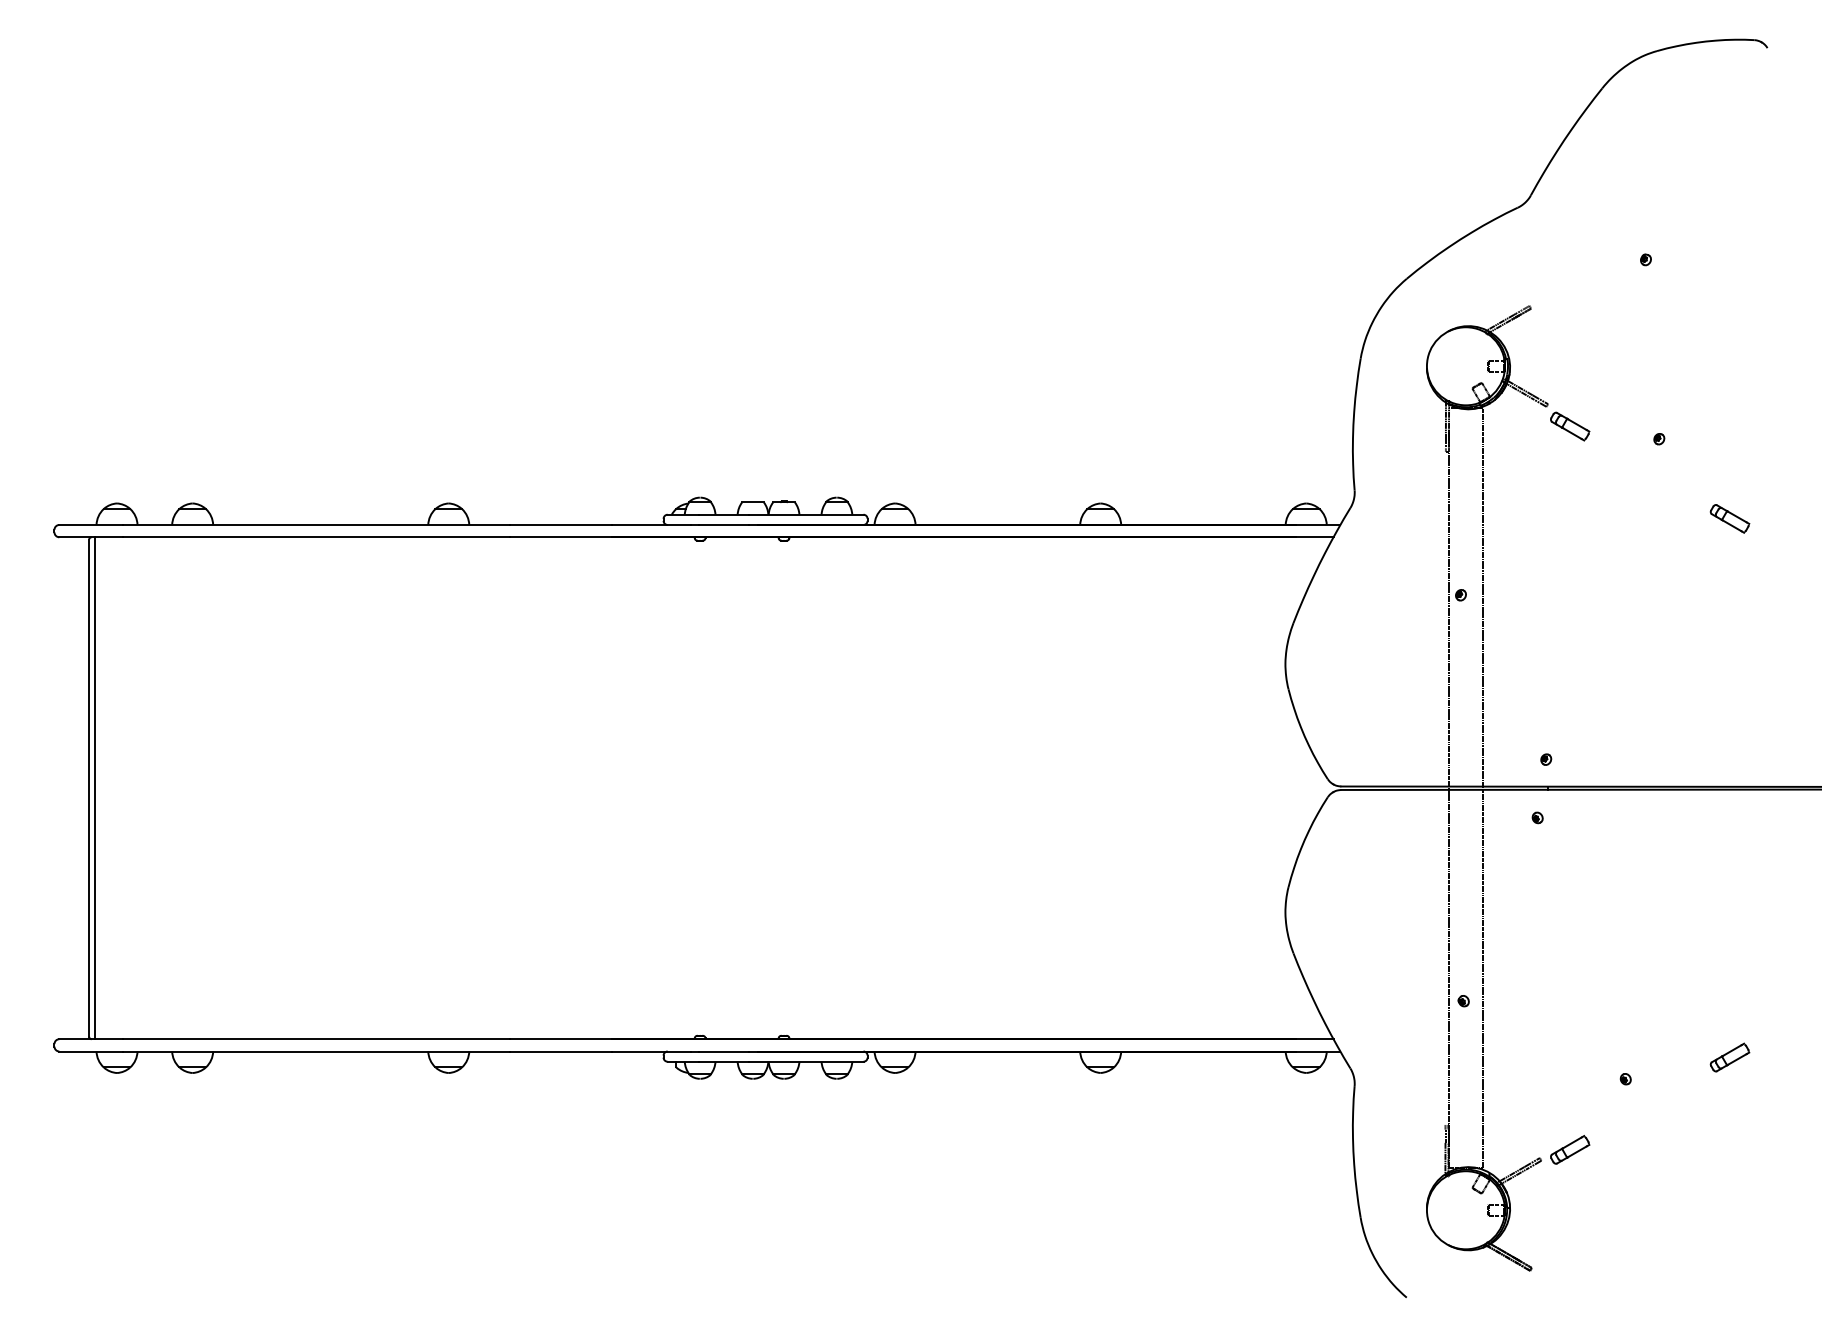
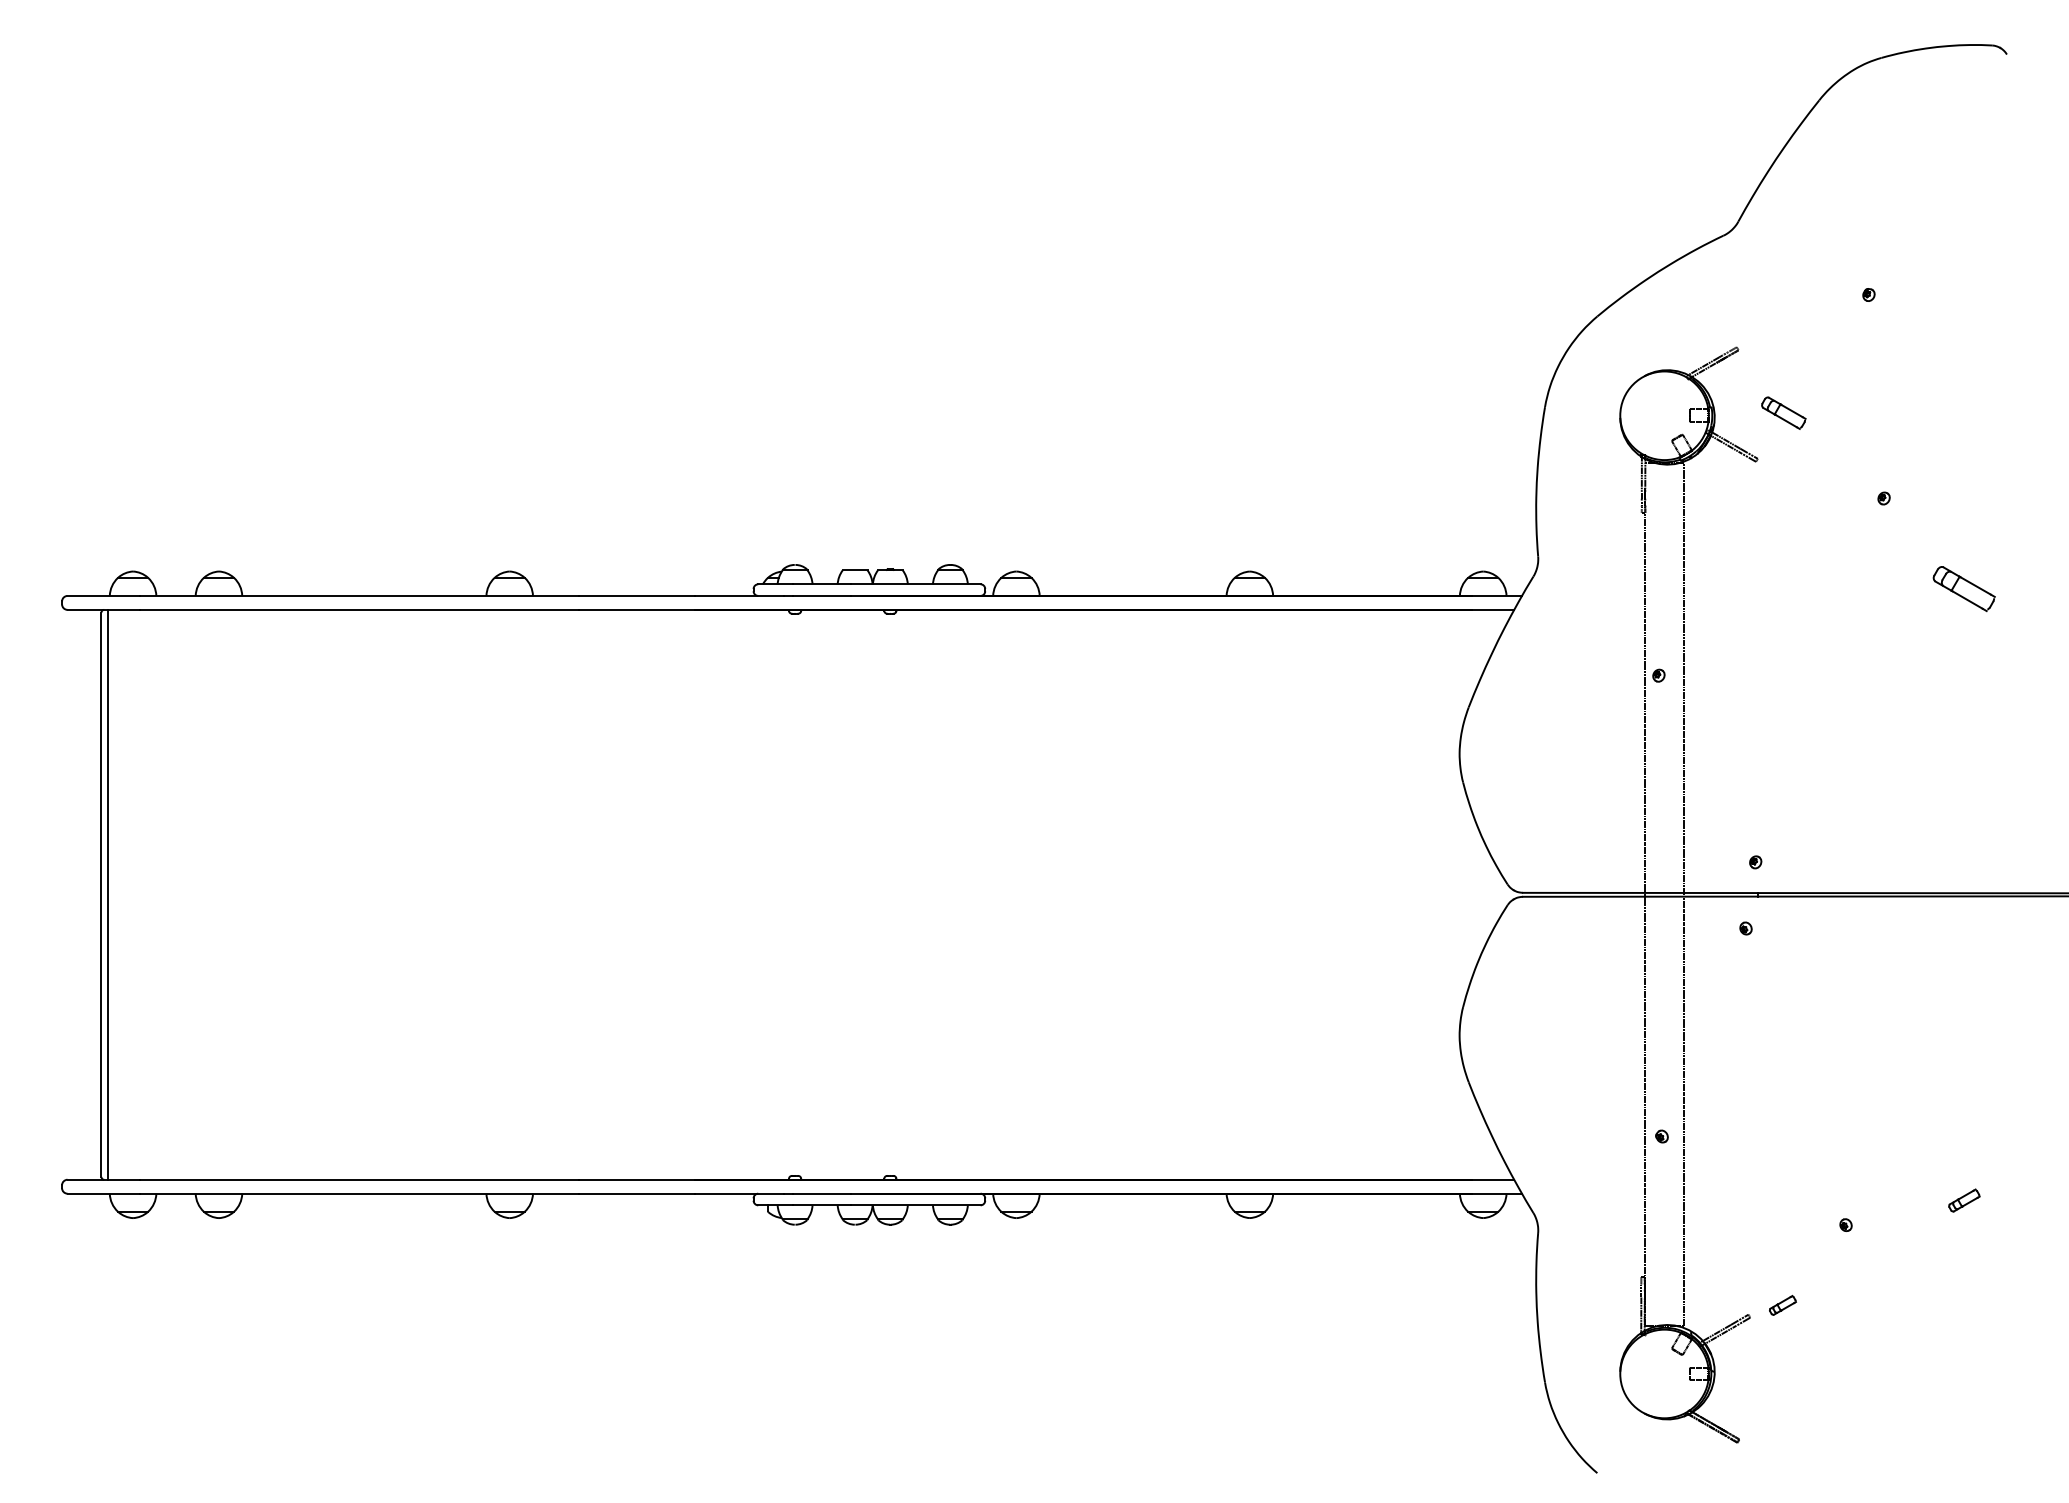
part: (1569, 425) -> (1783, 412), moved
part: (1730, 518) -> (1964, 588), size x1.4
part: (1730, 1057) -> (1964, 1200), size x0.7
part: (1569, 1149) -> (1782, 1305), size x0.6

